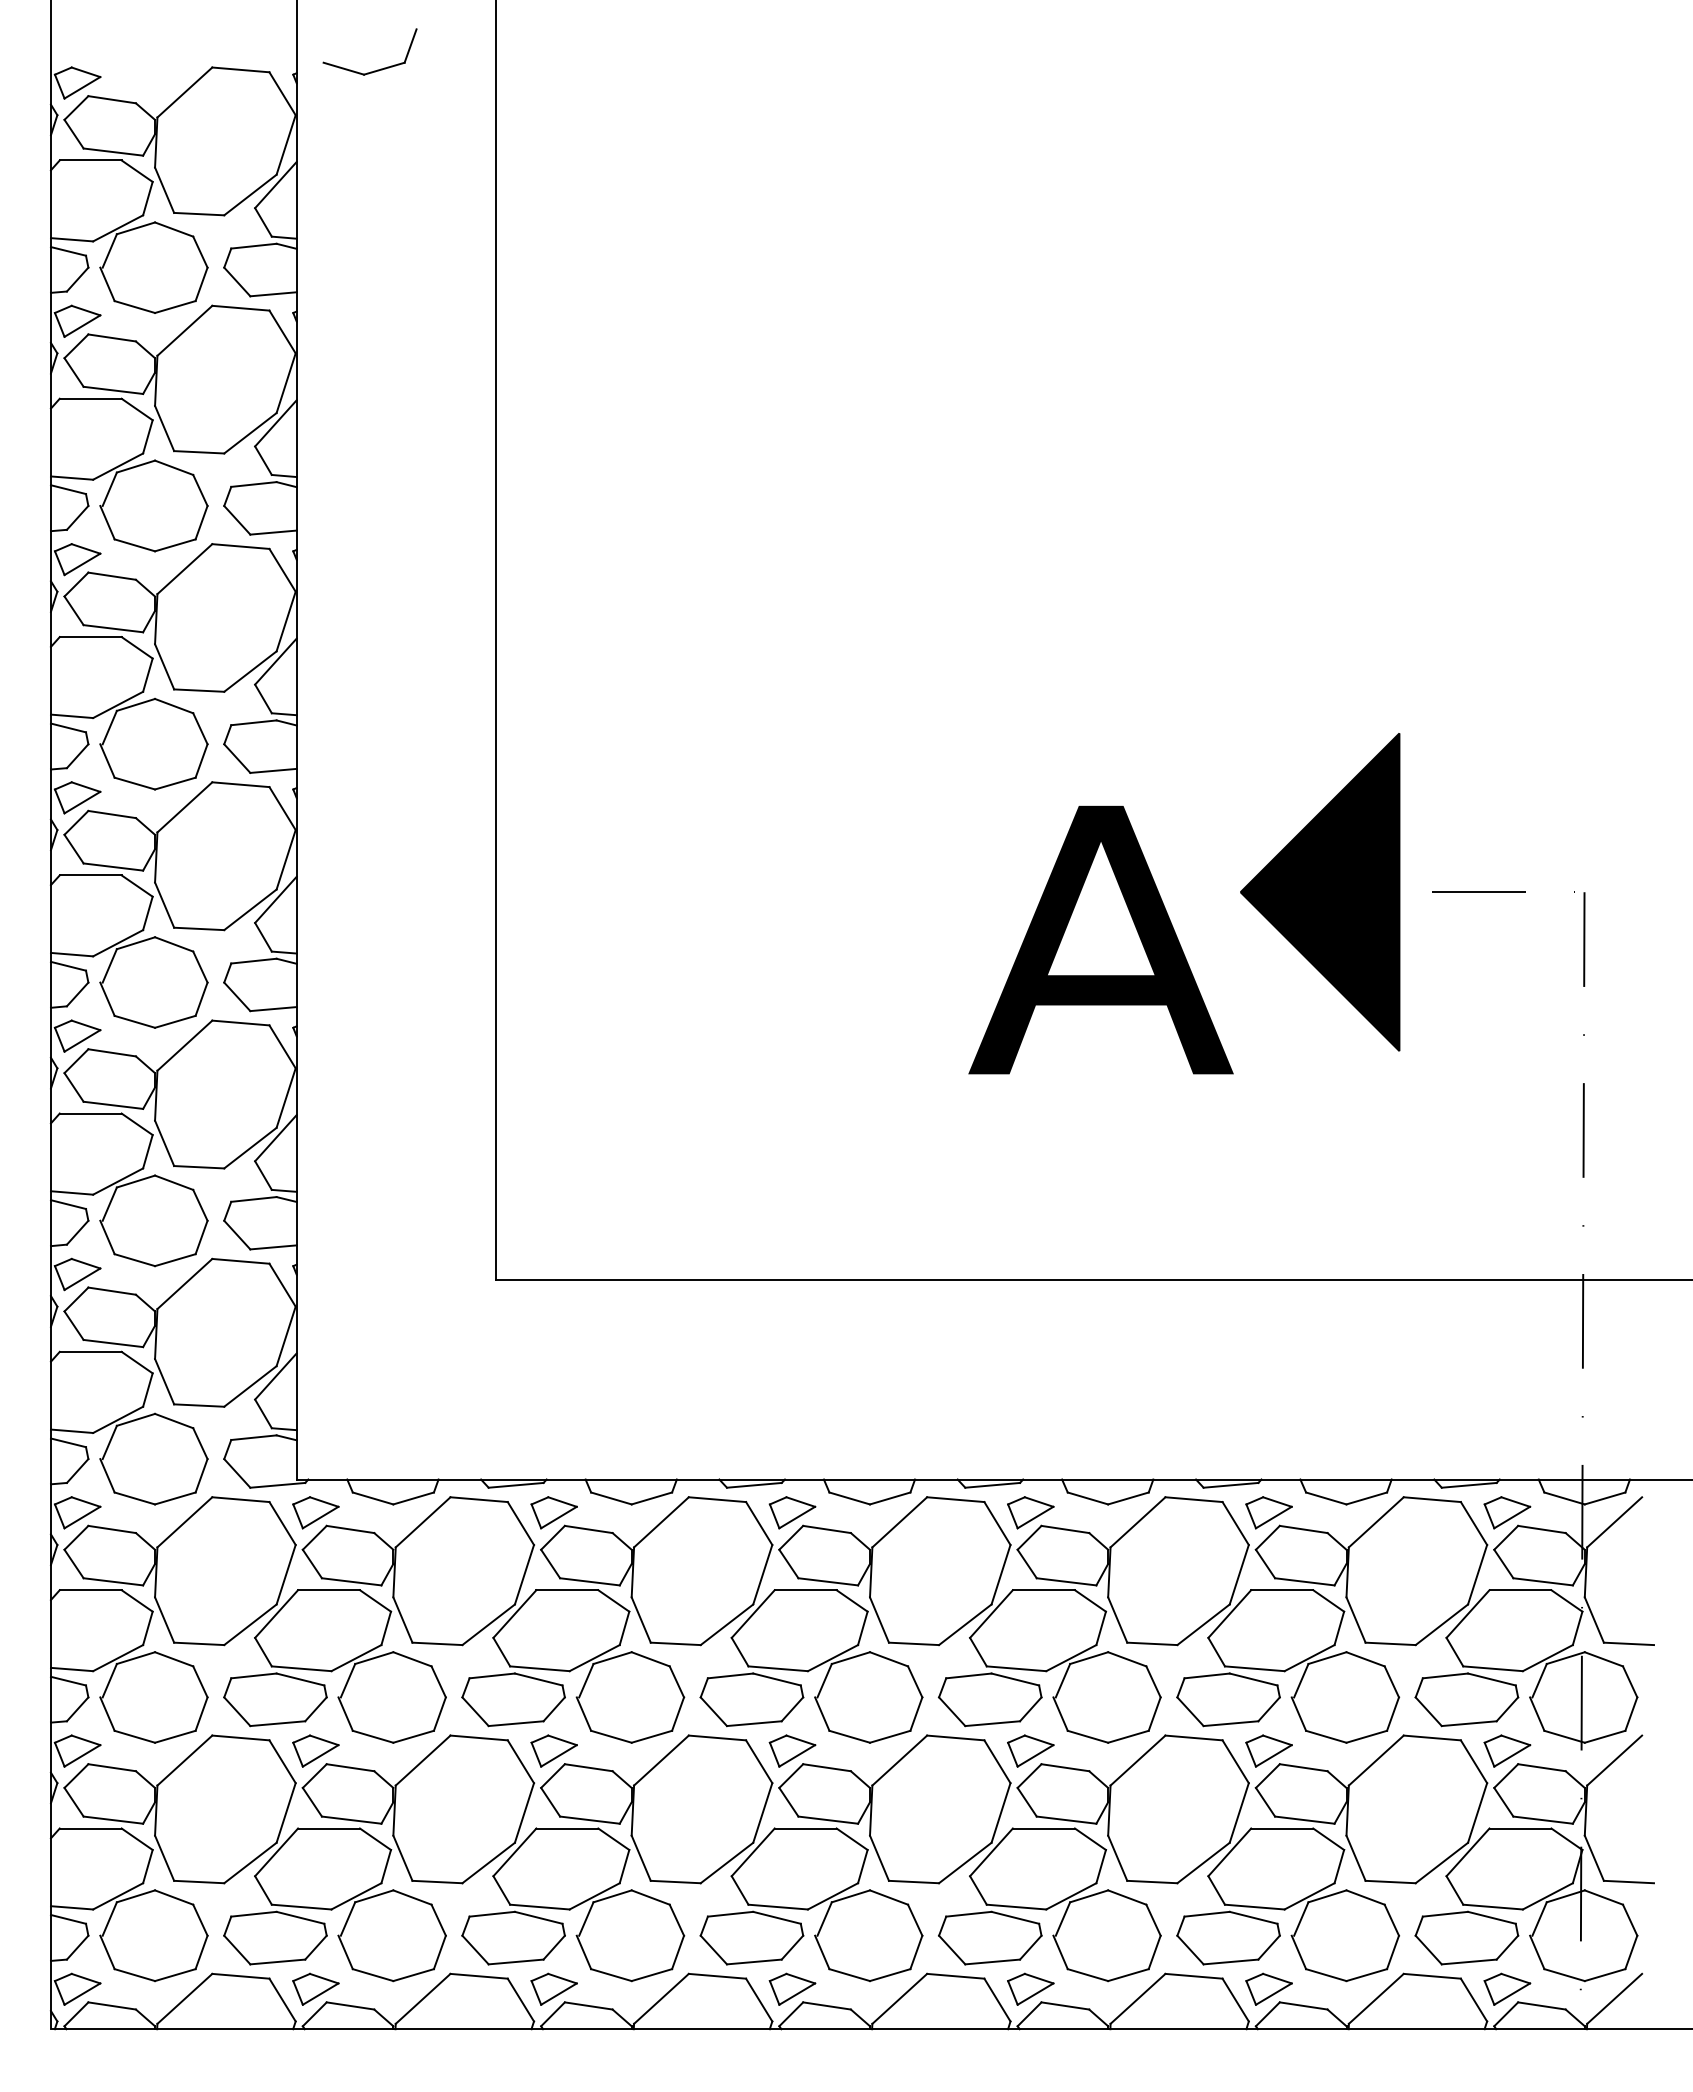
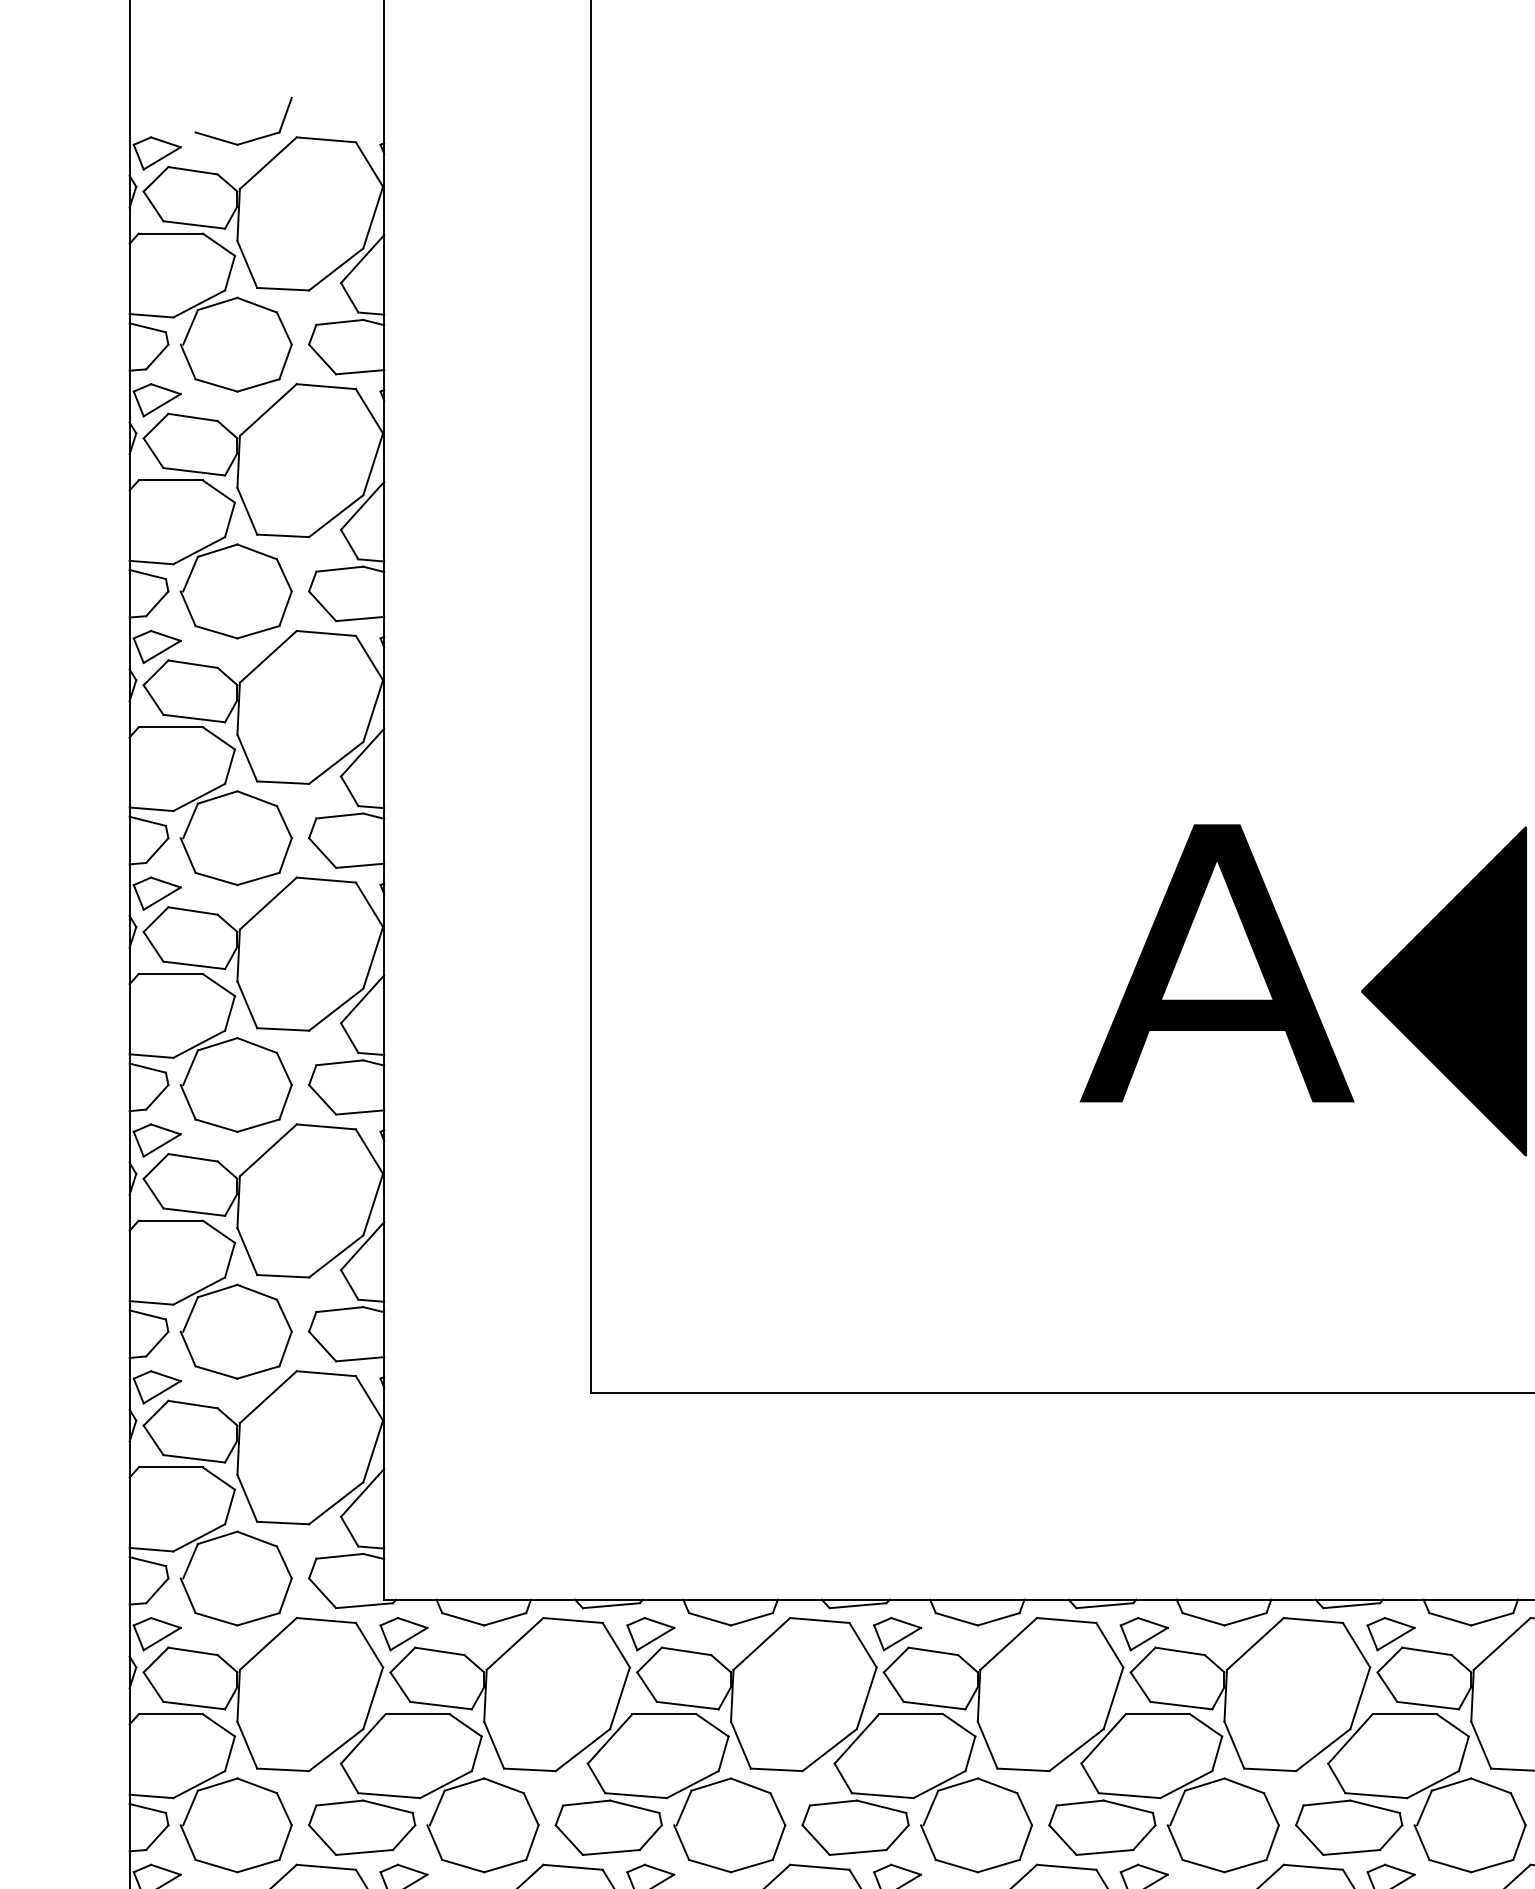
part: (374, 70) -> (248, 140), moved
text: (1100, 939) -> (1216, 962), moved

